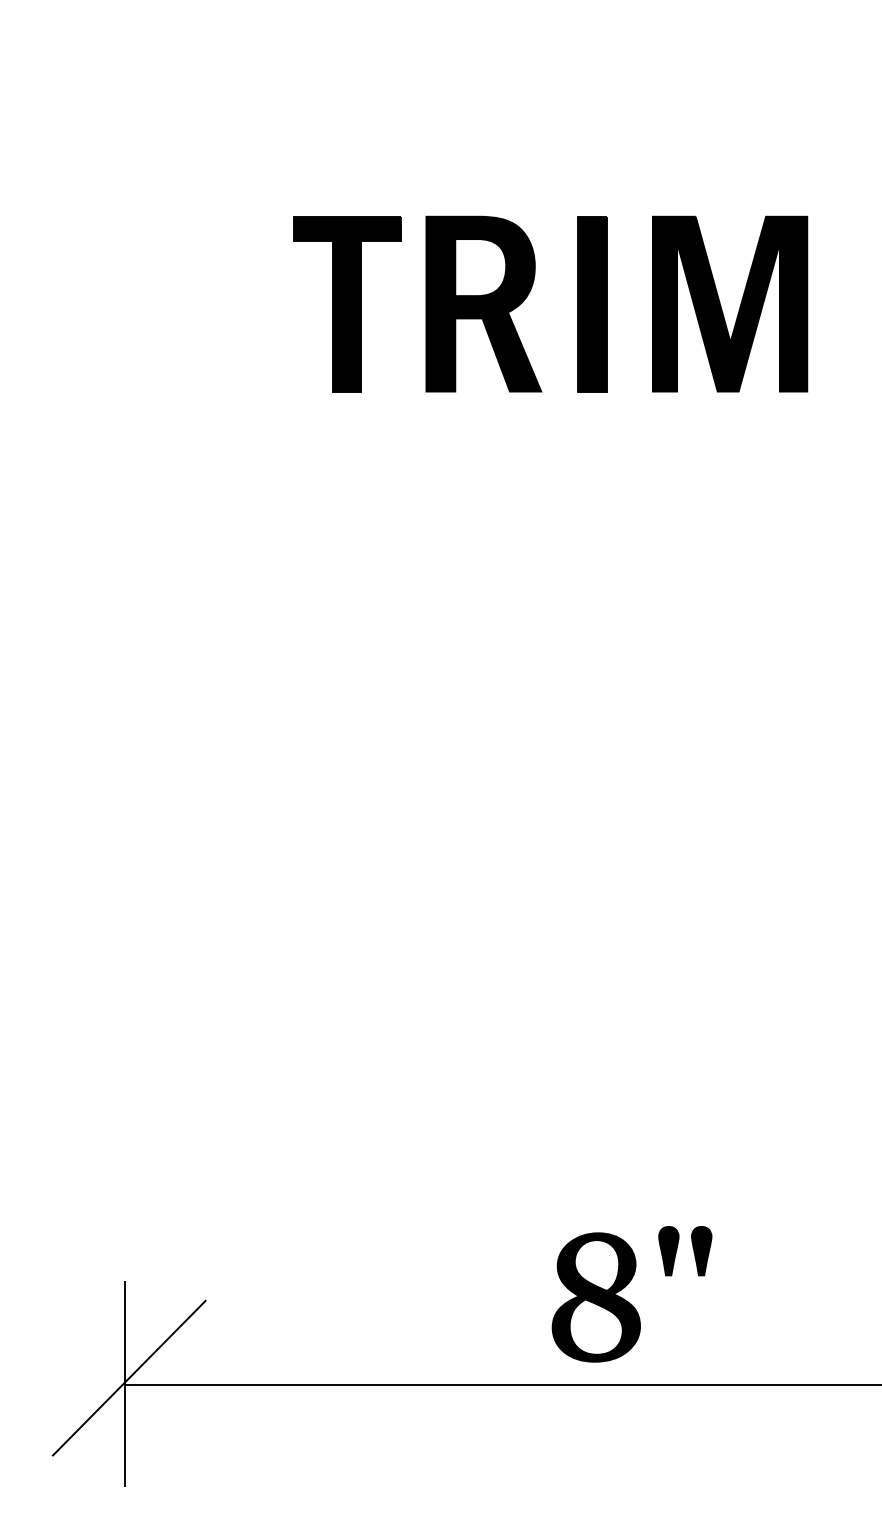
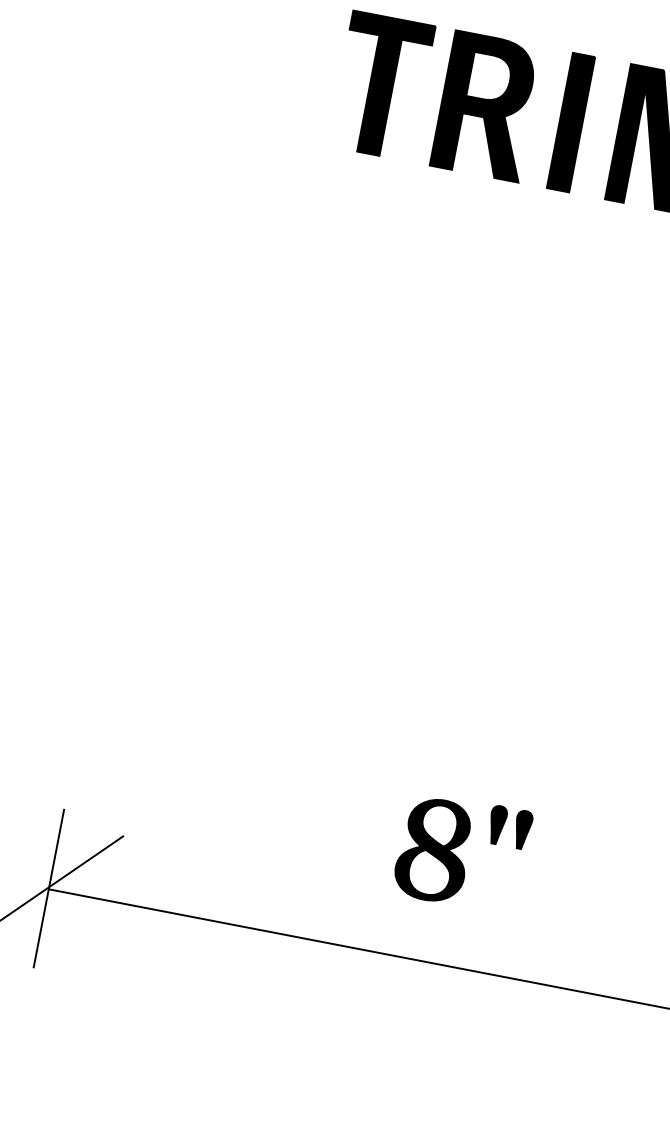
part: (627, 1300) -> (457, 857), moved

